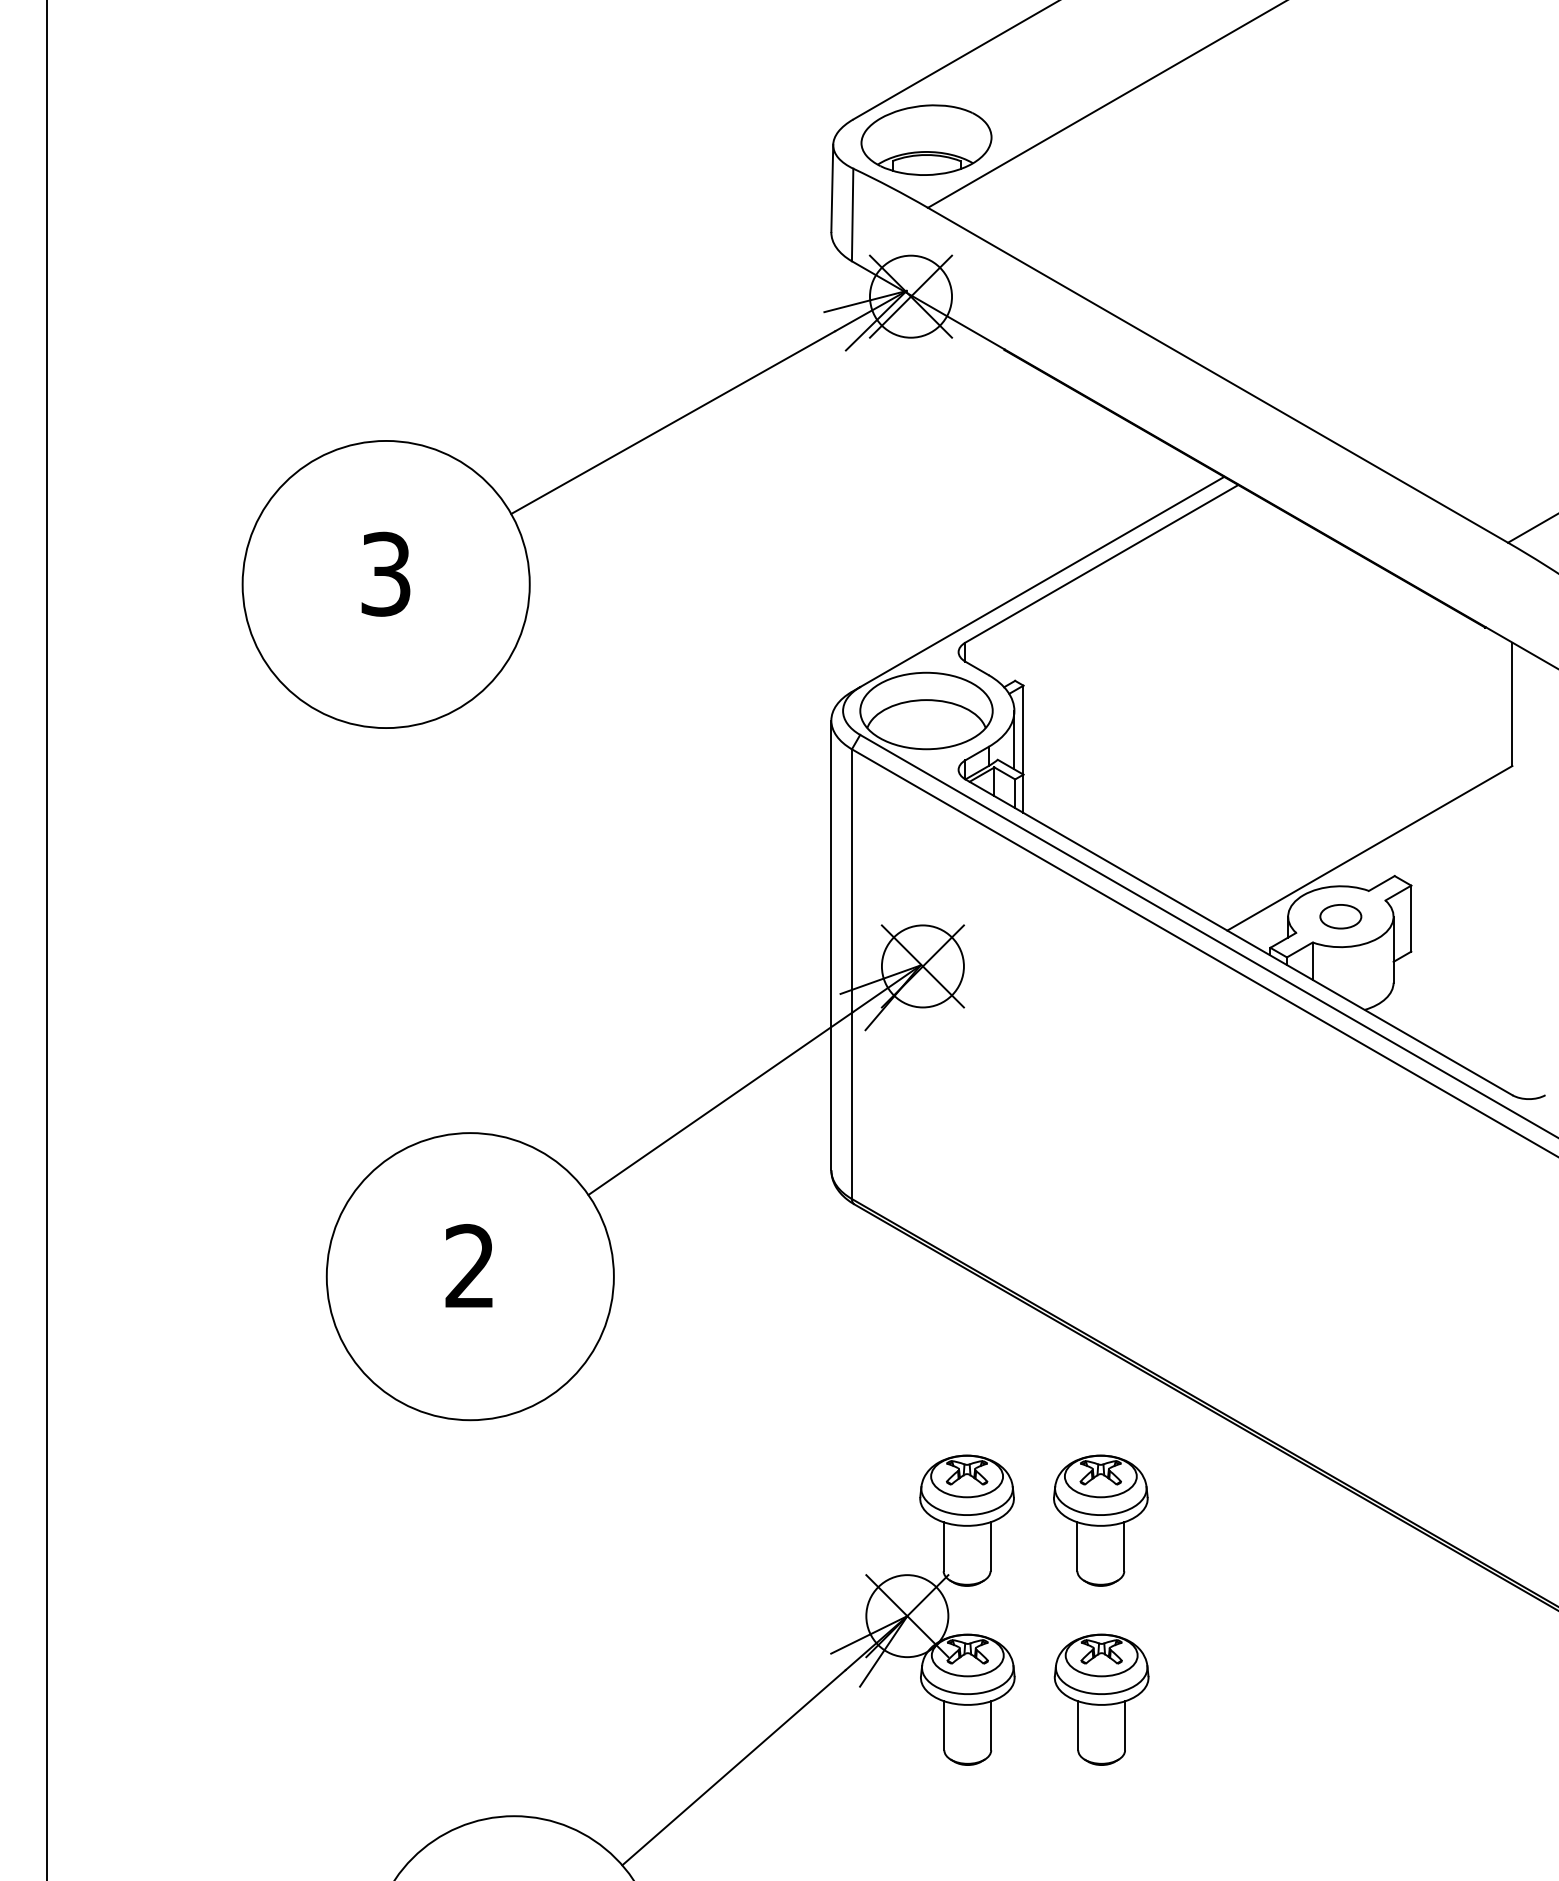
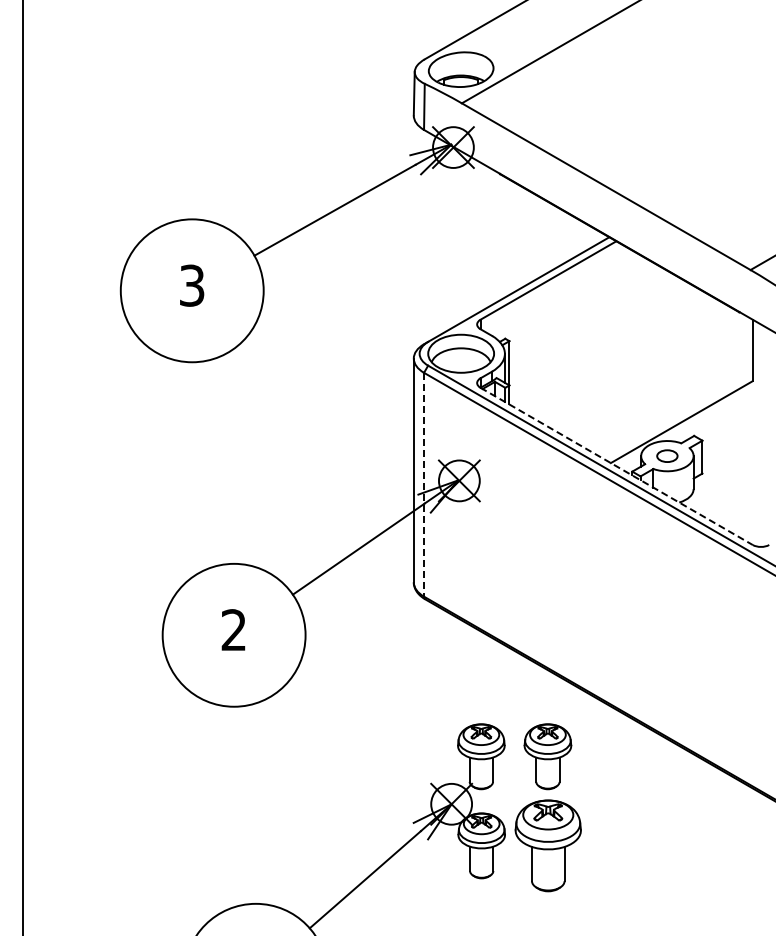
line: (1240, 937) -> (617, 466), solid -> dashed
line: (852, 973) -> (424, 484), solid -> dashed
part: (1101, 1698) -> (548, 845), size x1.4

